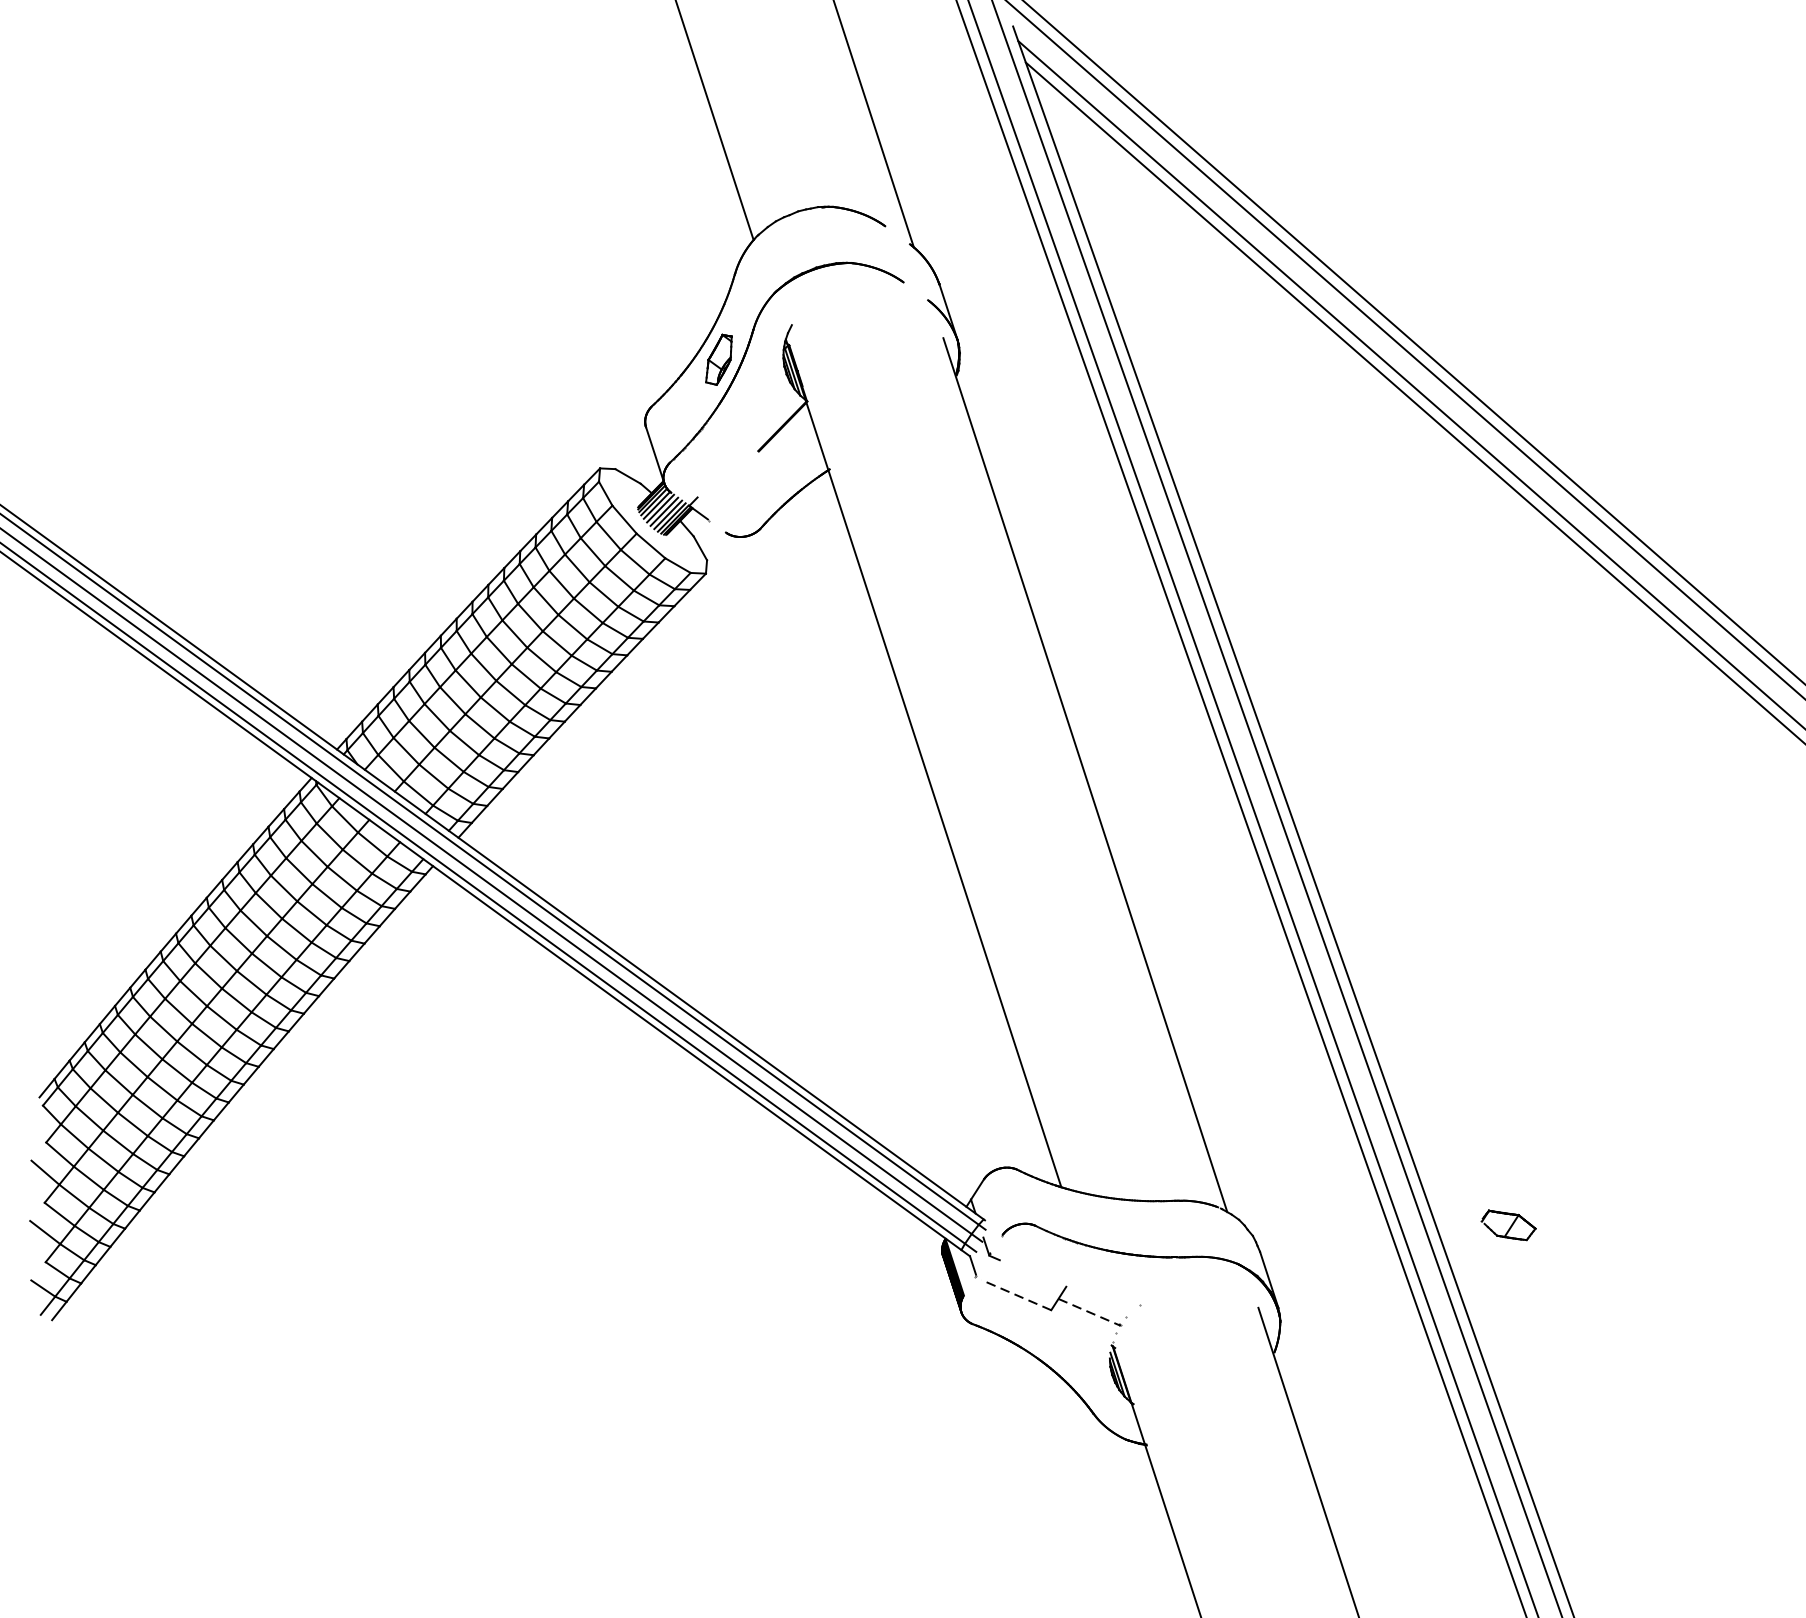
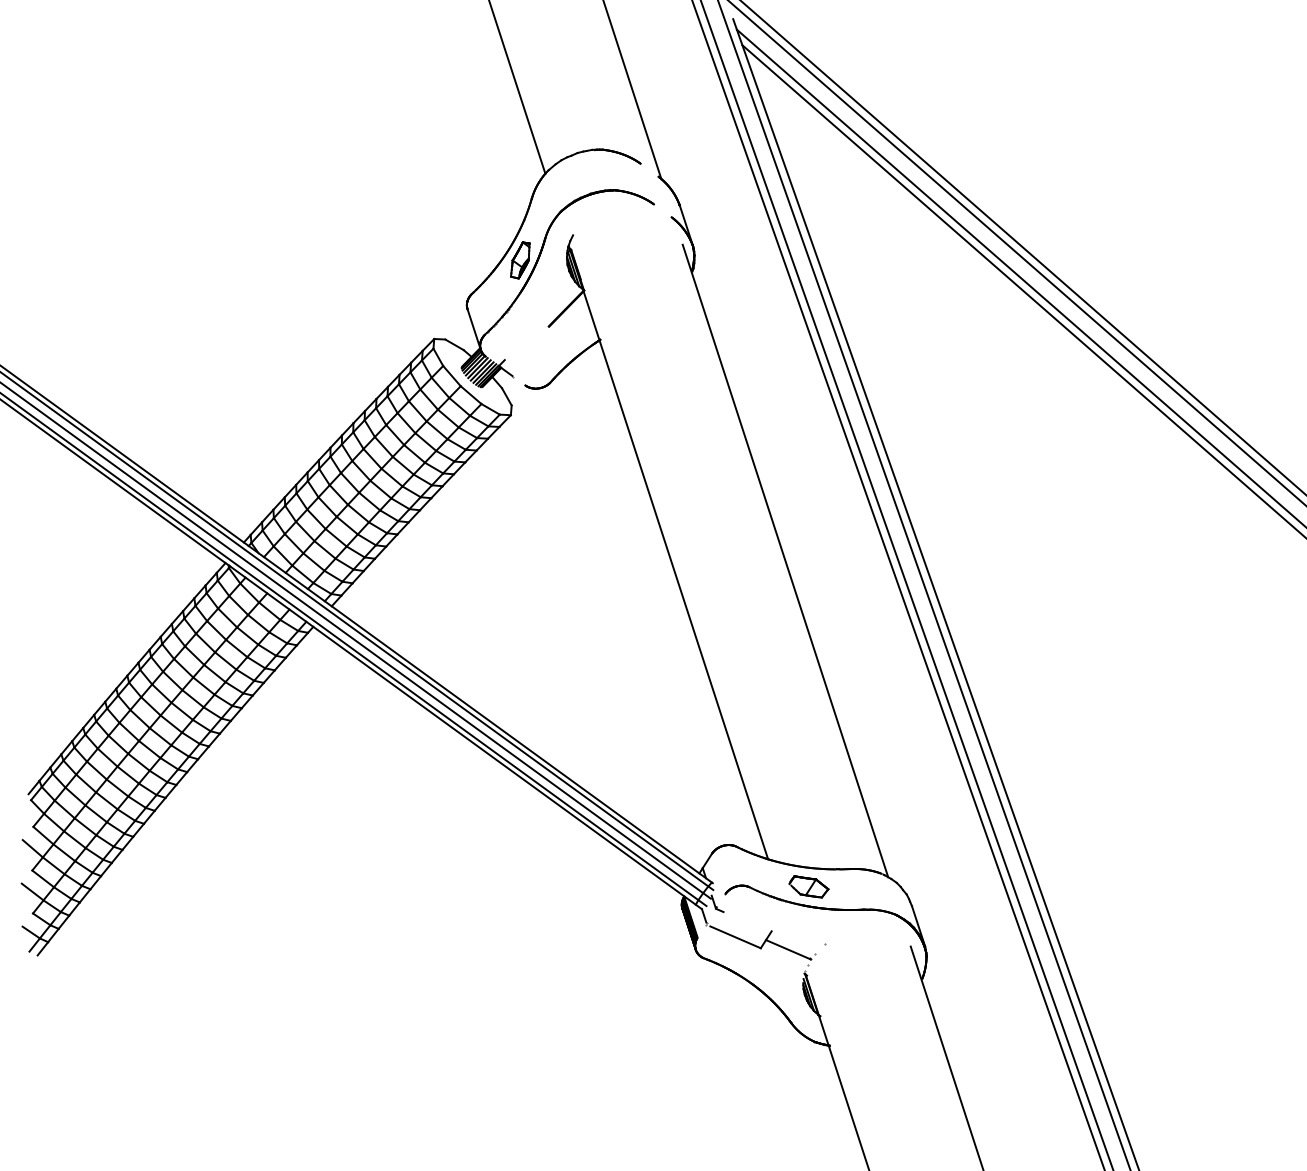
part: (1508, 1224) -> (808, 886), moved
line: (1016, 1295) -> (735, 937), dashed -> solid
line: (1089, 1311) -> (788, 949), dashed -> solid

